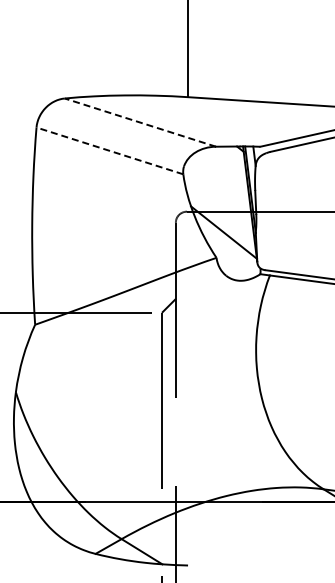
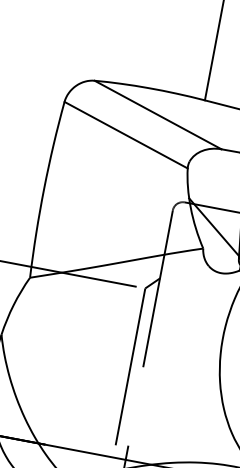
line: (139, 122) -> (157, 114), dashed -> solid
line: (109, 150) -> (125, 134), dashed -> solid

